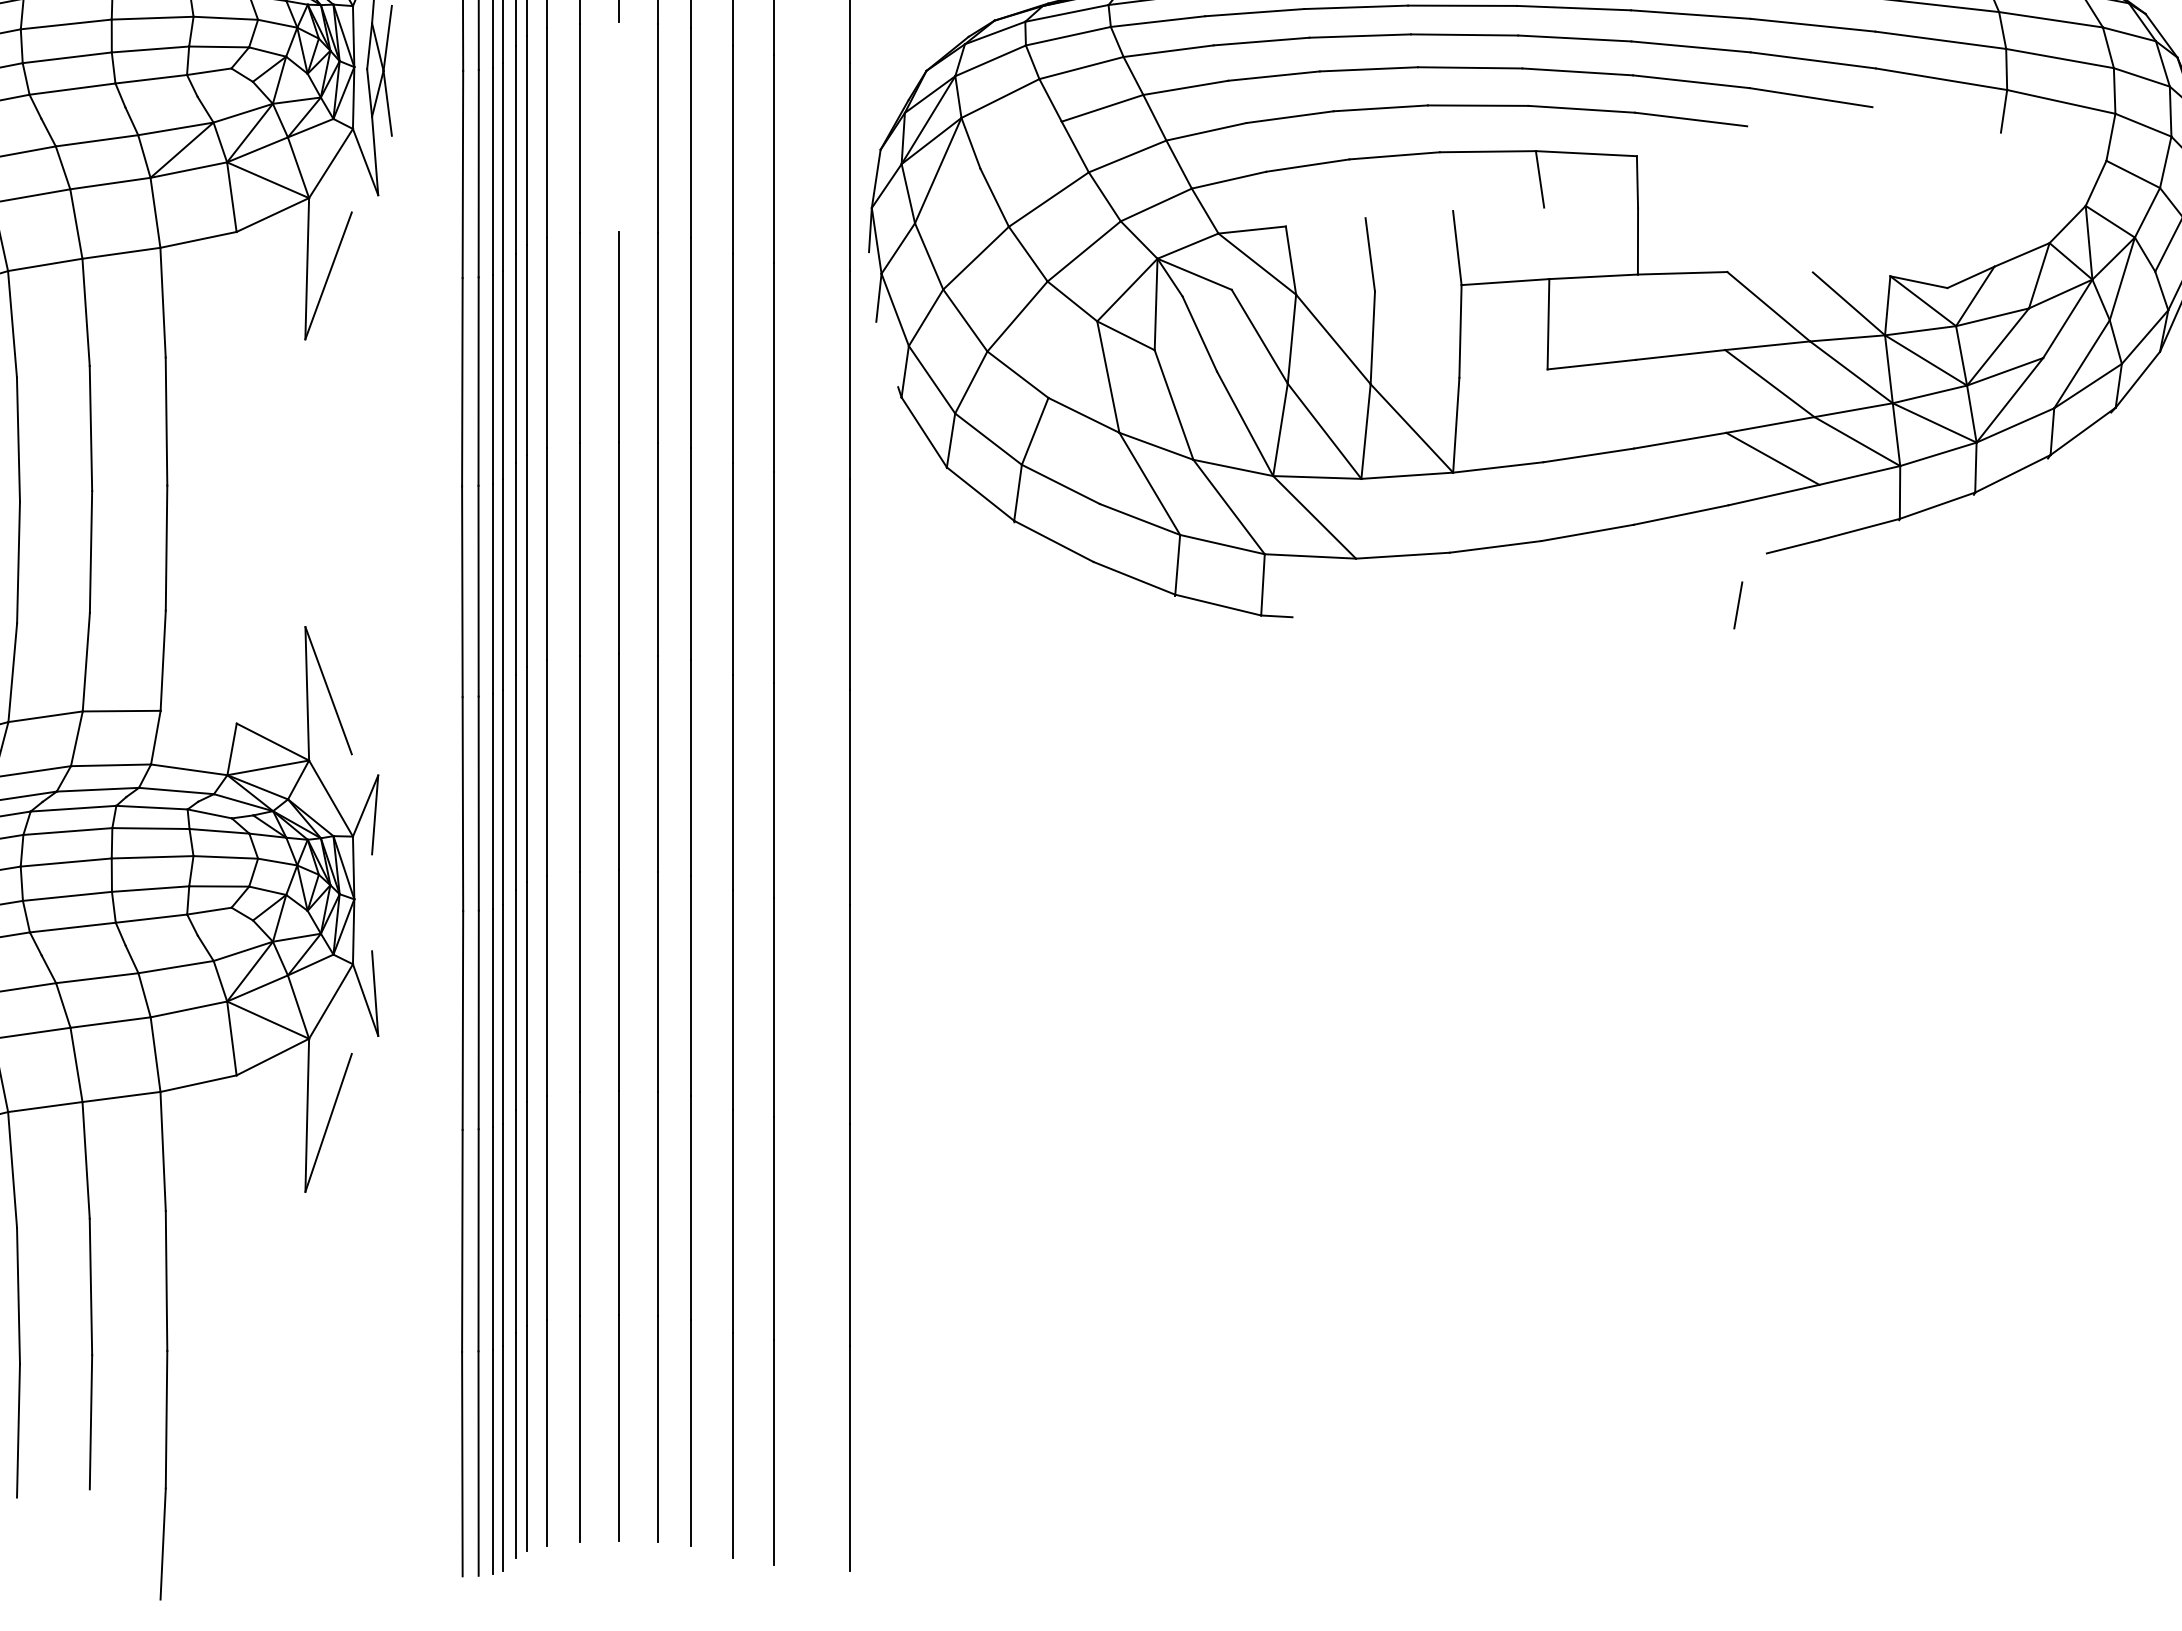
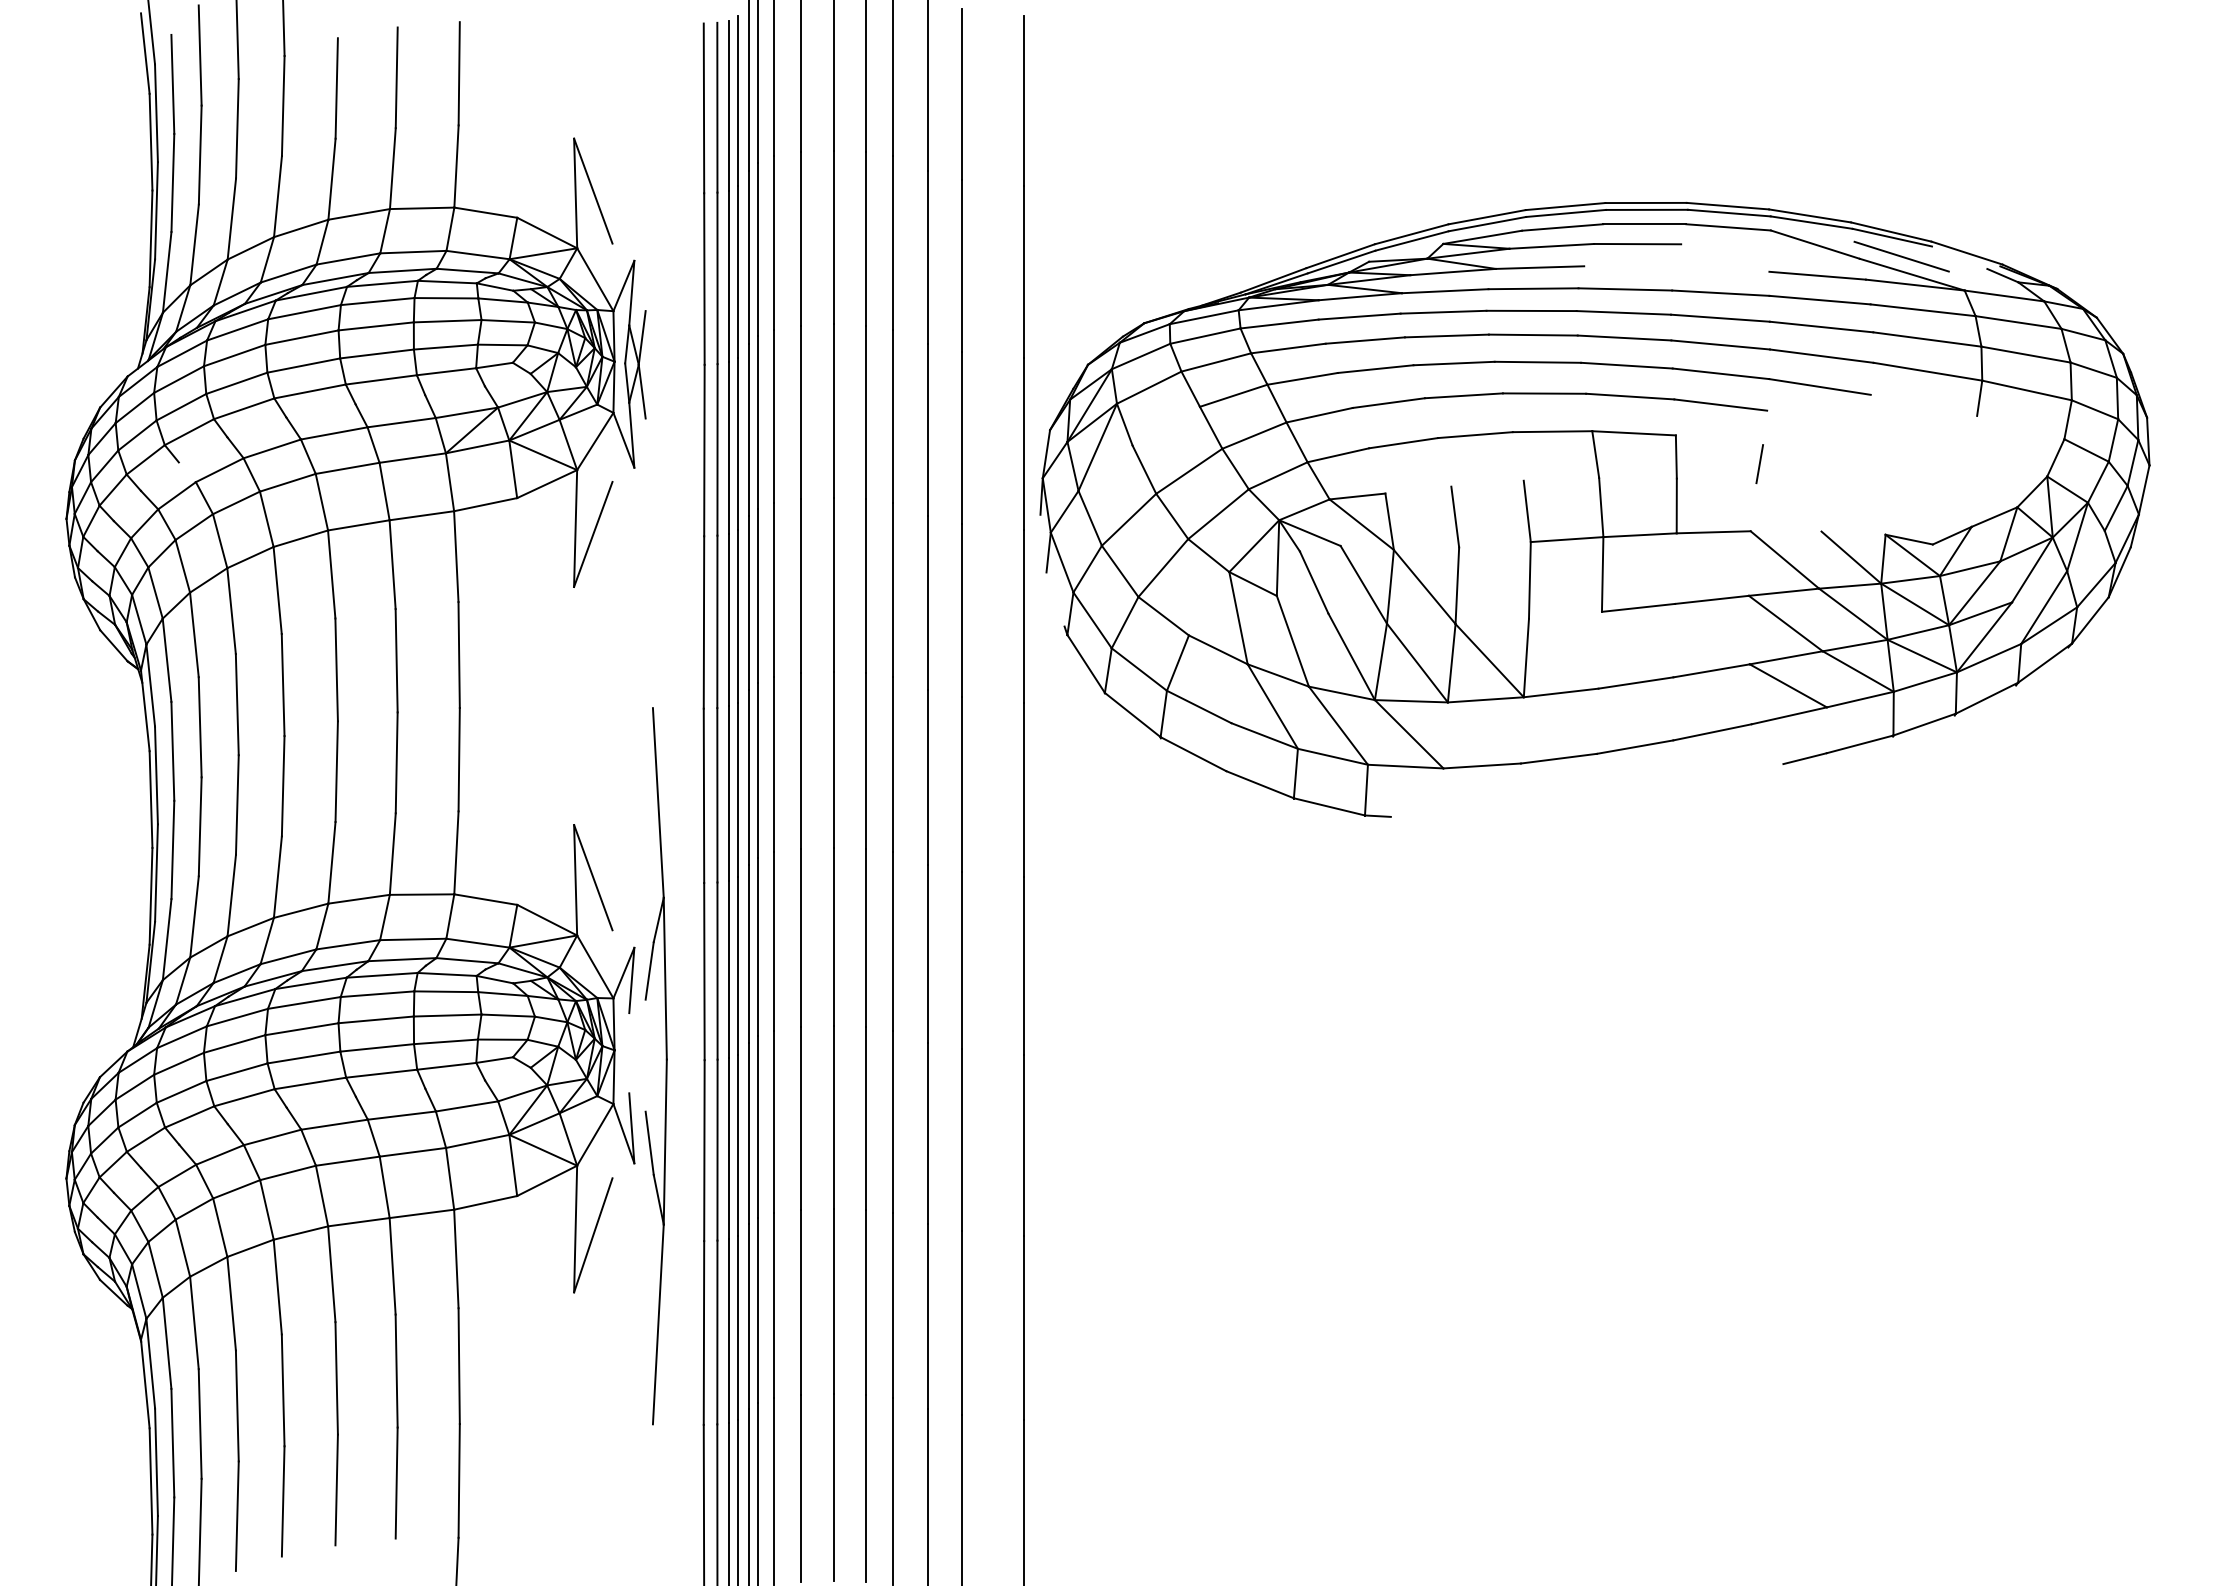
line: (618, 126) -> (833, 410), added
line: (1547, 243) -> (1601, 507), added
line: (1737, 605) -> (1759, 464), moved
line: (198, 717) -> (485, 899), added
part: (415, 918) -> (665, 1066), added

